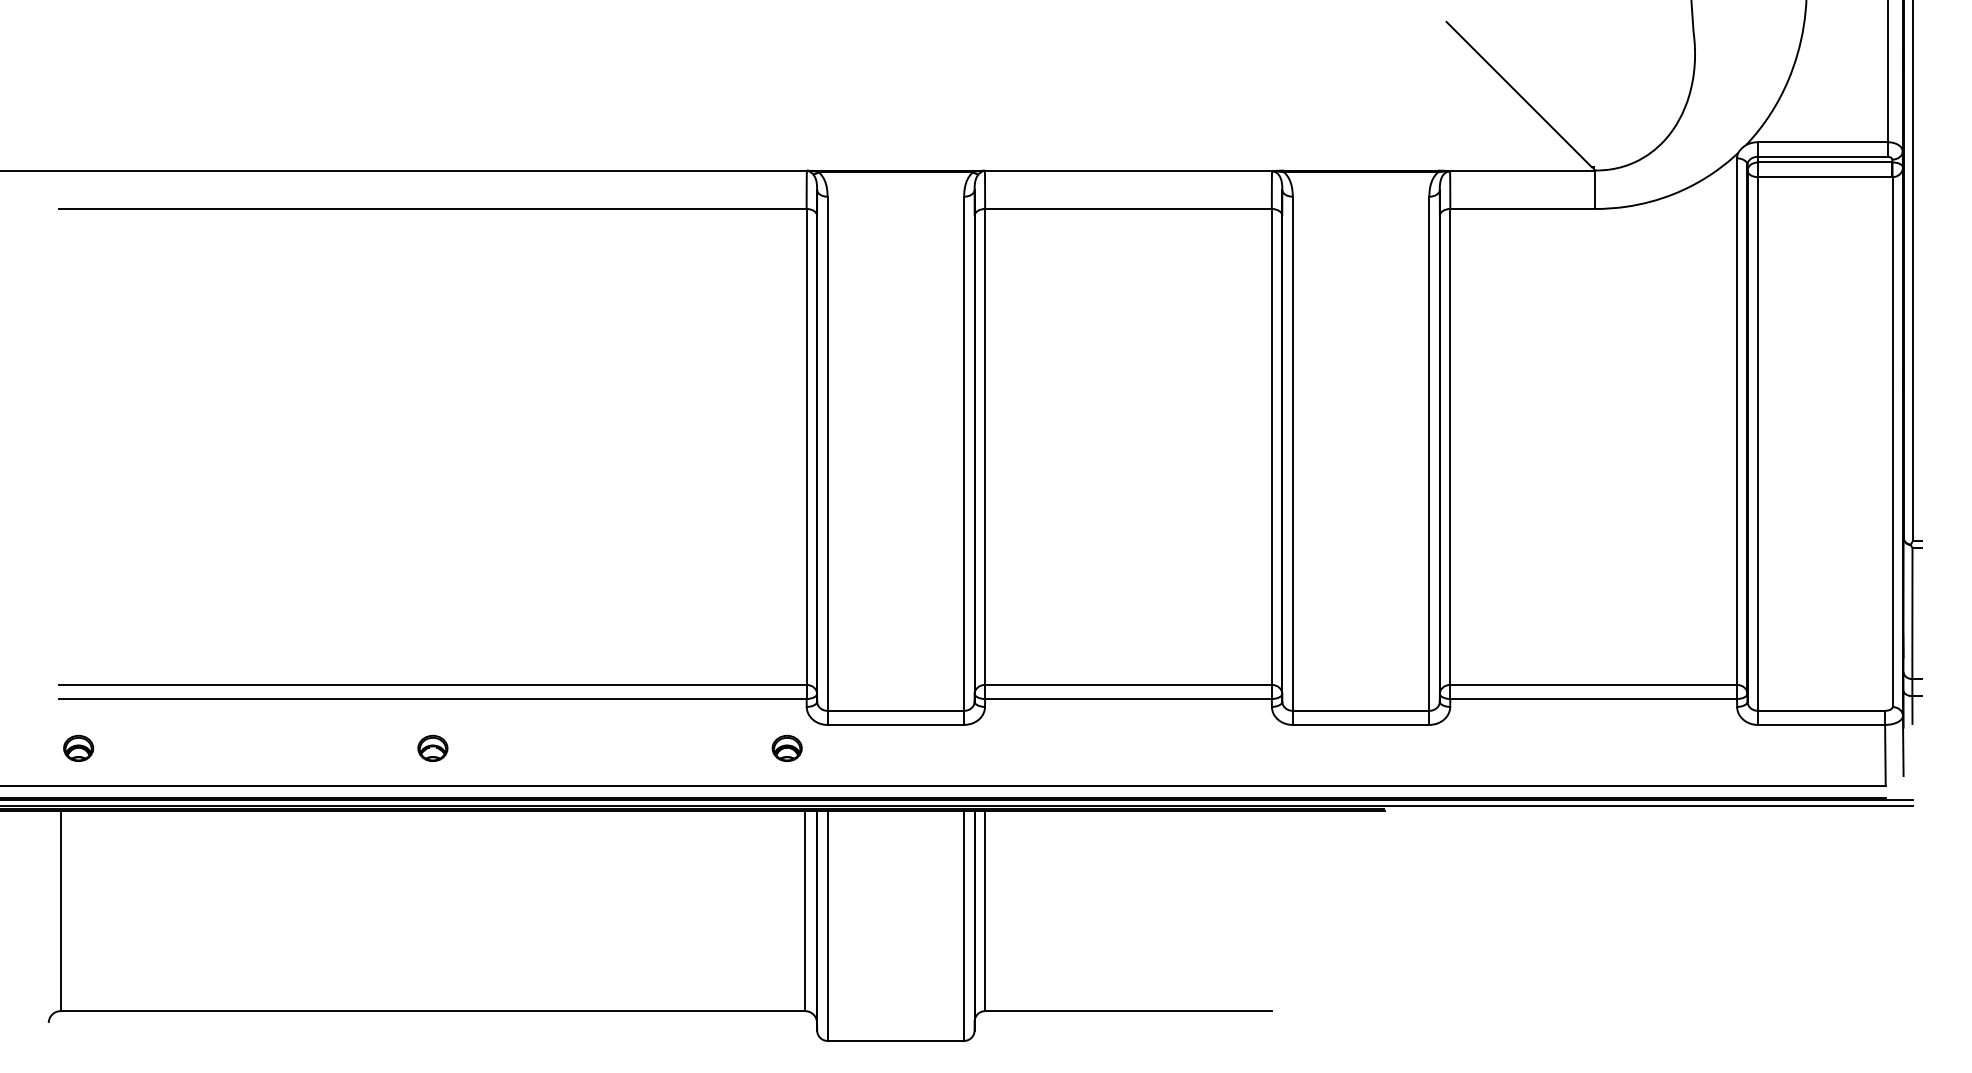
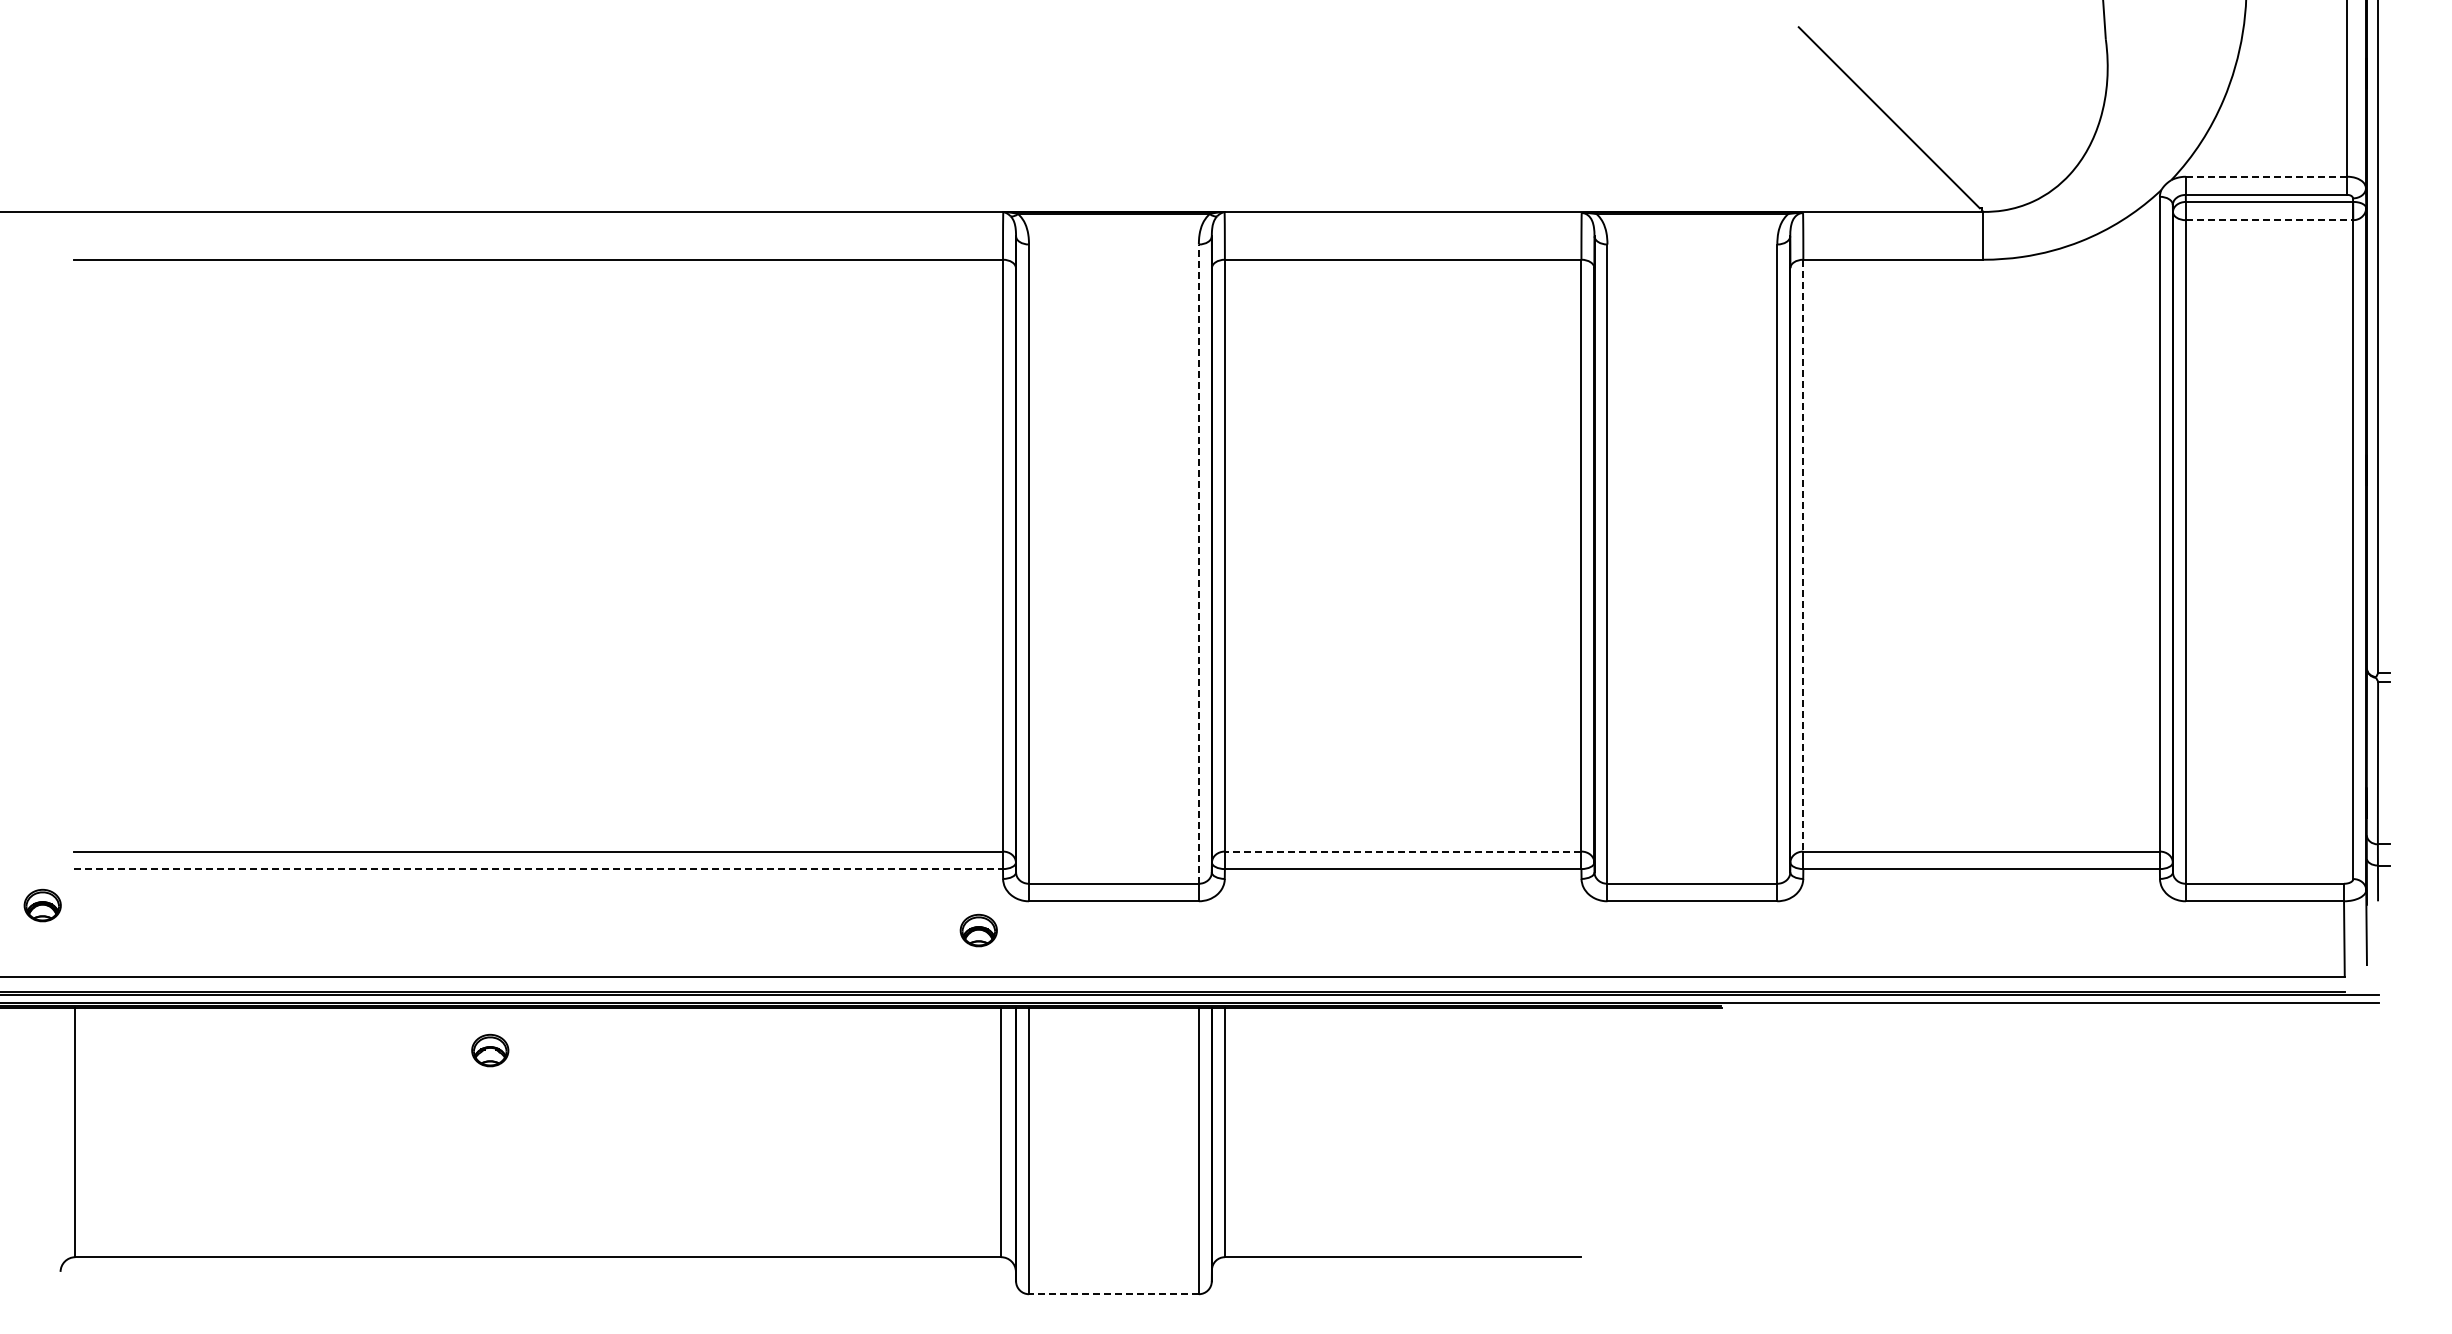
line: (1822, 142) -> (2266, 176), solid -> dashed
line: (1825, 177) -> (2269, 220), solid -> dashed
line: (1450, 446) -> (1803, 555), solid -> dashed
line: (963, 454) -> (1198, 564), solid -> dashed
line: (1127, 684) -> (1402, 851), solid -> dashed
line: (433, 699) -> (538, 869), solid -> dashed
part: (78, 748) -> (42, 905), moved
part: (433, 748) -> (490, 1050), moved
line: (895, 1041) -> (1113, 1294), solid -> dashed

